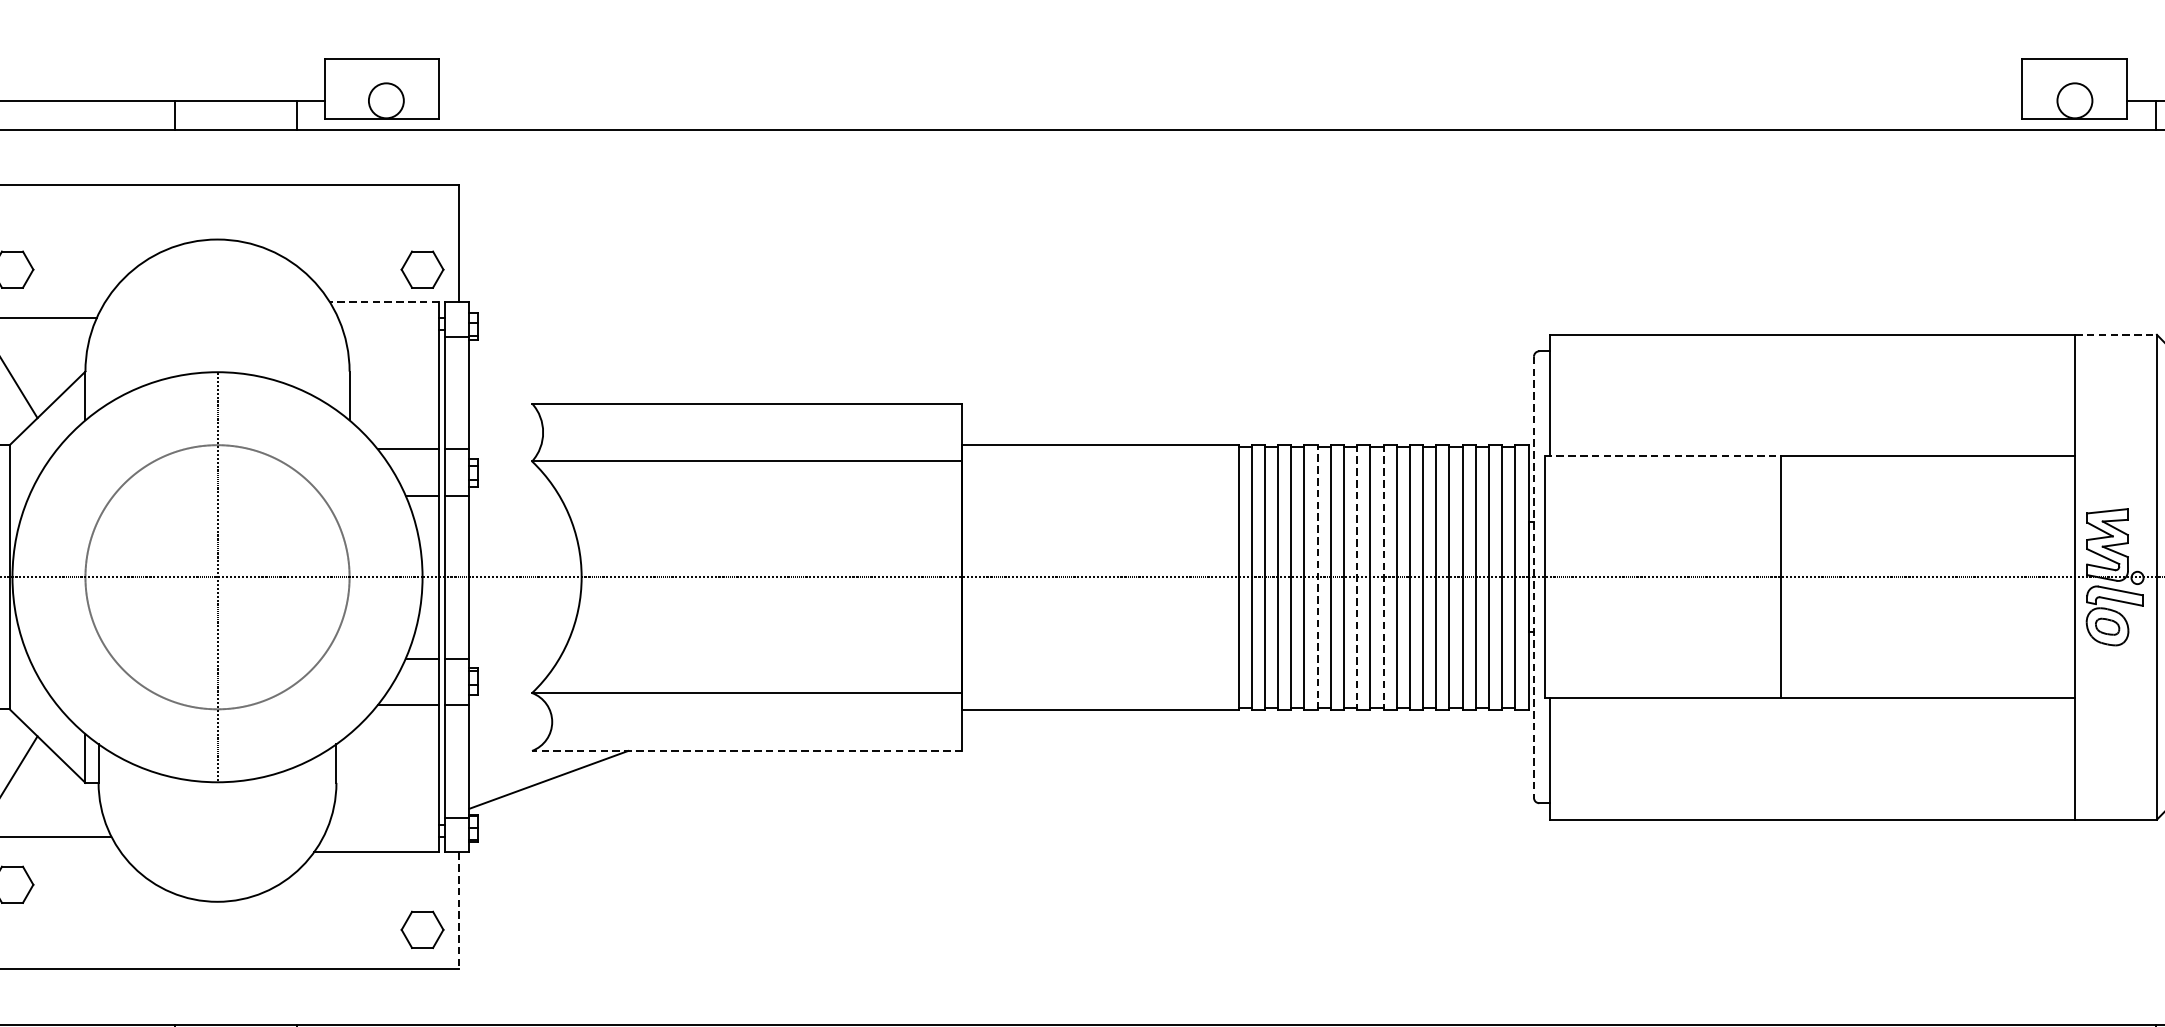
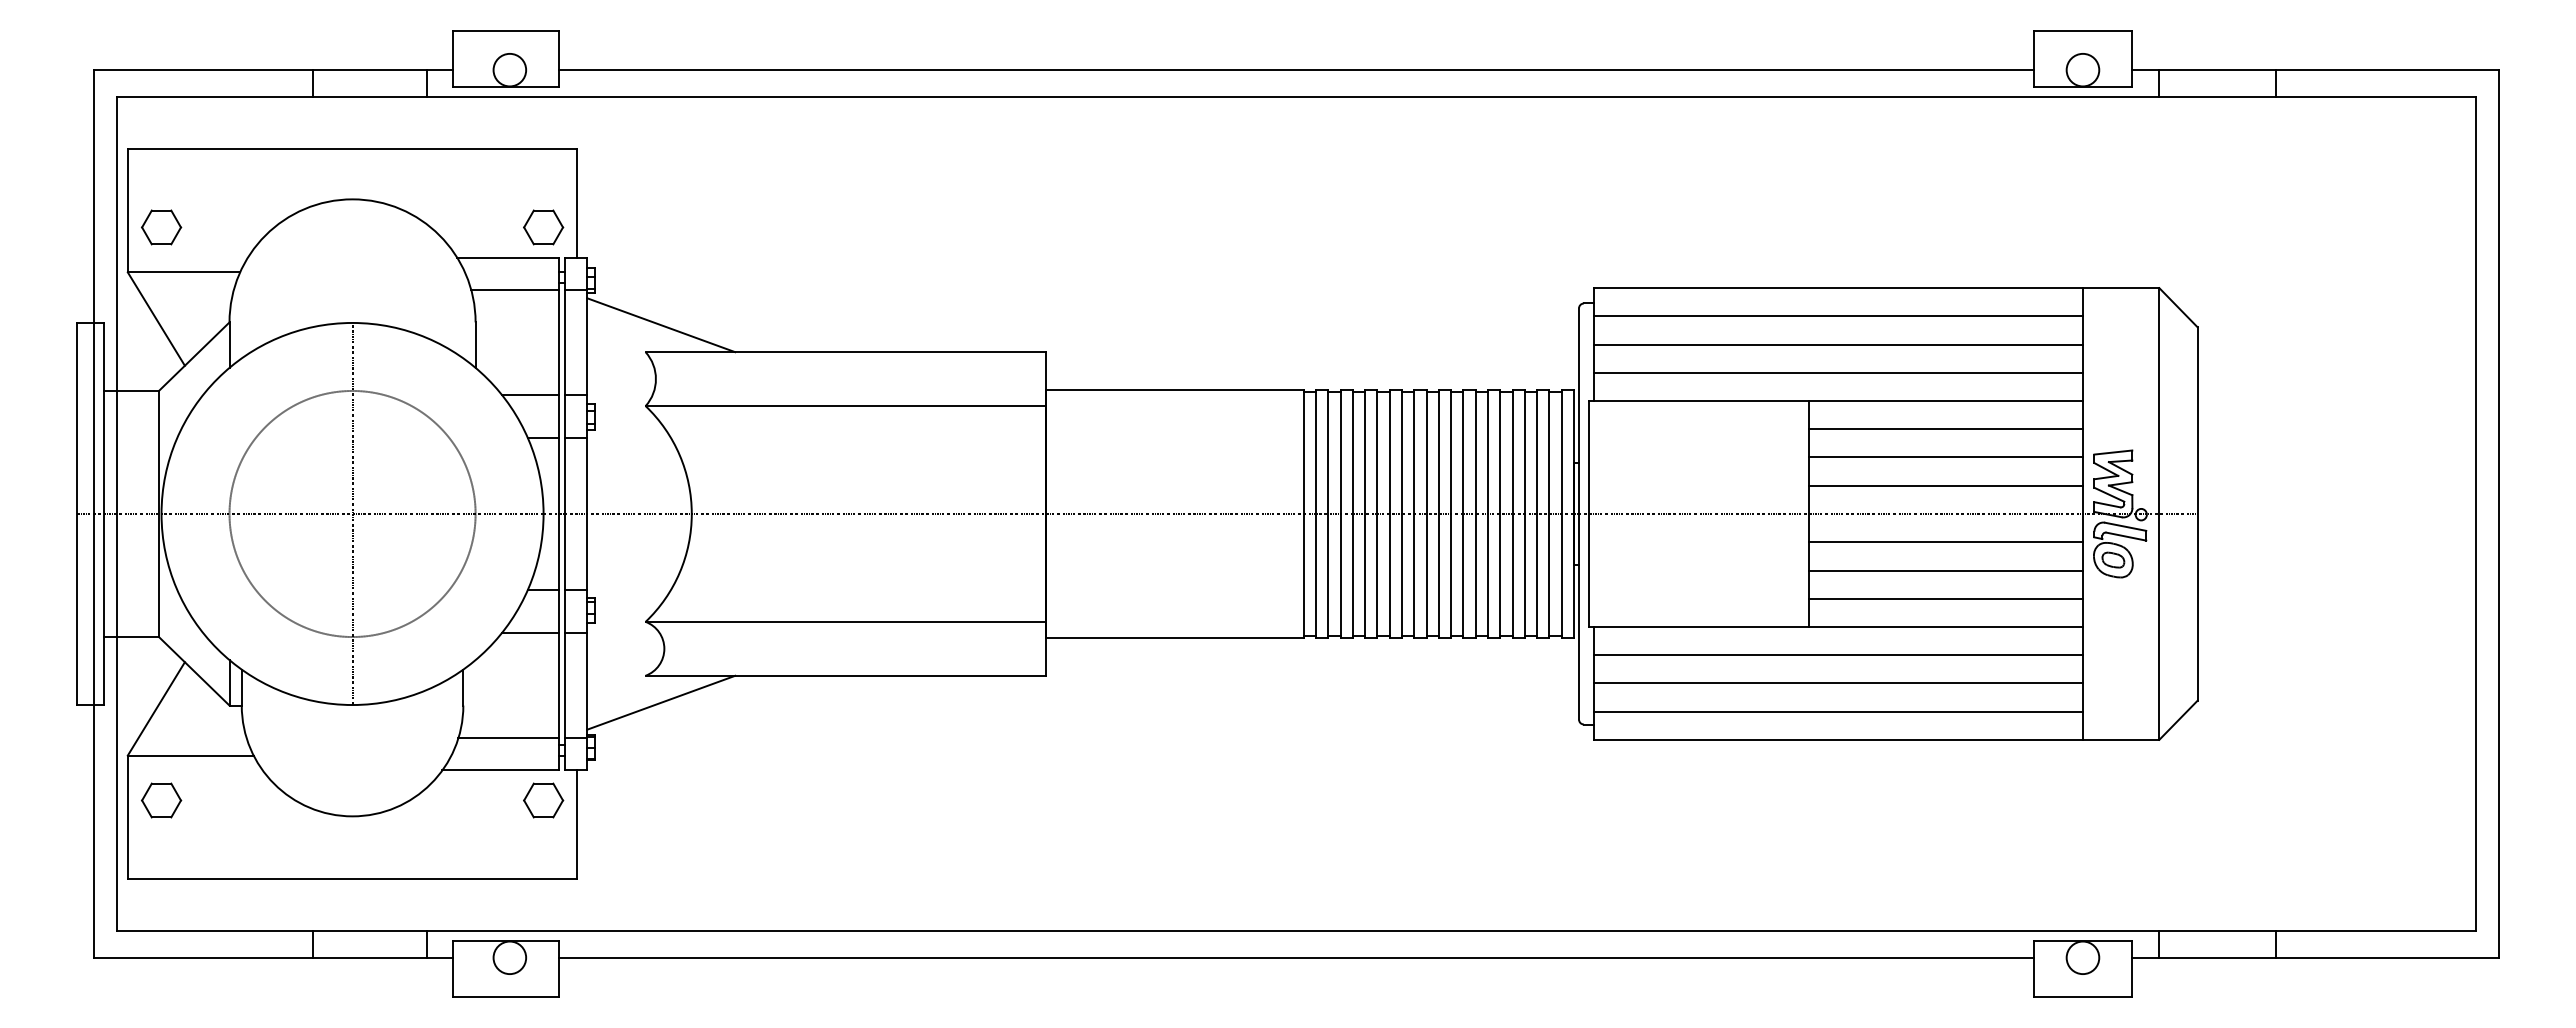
line: (1230, 101) -> (1296, 70), added
line: (384, 301) -> (508, 257), dashed -> solid
line: (2116, 335) -> (2121, 288), dashed -> solid
line: (392, 336) -> (515, 289), added
line: (1812, 365) -> (1838, 316), added
line: (549, 374) -> (661, 325), added
line: (1812, 395) -> (1838, 344), added
line: (1812, 425) -> (1838, 372), added
line: (1663, 456) -> (1699, 401), dashed -> solid
line: (1928, 486) -> (1946, 429), added
line: (1928, 516) -> (1946, 457), added
line: (1928, 546) -> (1946, 485), added
line: (1317, 577) -> (1377, 514), dashed -> solid
line: (1357, 577) -> (1414, 514), dashed -> solid
line: (1383, 577) -> (1438, 514), dashed -> solid
line: (1533, 577) -> (1578, 514), dashed -> solid
line: (1928, 607) -> (1946, 542), added
line: (1928, 637) -> (1946, 570), added
line: (1928, 667) -> (1946, 598), added
line: (1812, 729) -> (1838, 655), added
line: (746, 750) -> (845, 675), dashed -> solid
line: (1812, 759) -> (1838, 683), added
line: (1812, 789) -> (1838, 711), added
line: (384, 818) -> (508, 738), added
line: (458, 911) -> (577, 825), dashed -> solid
part: (422, 929) -> (543, 800), moved

